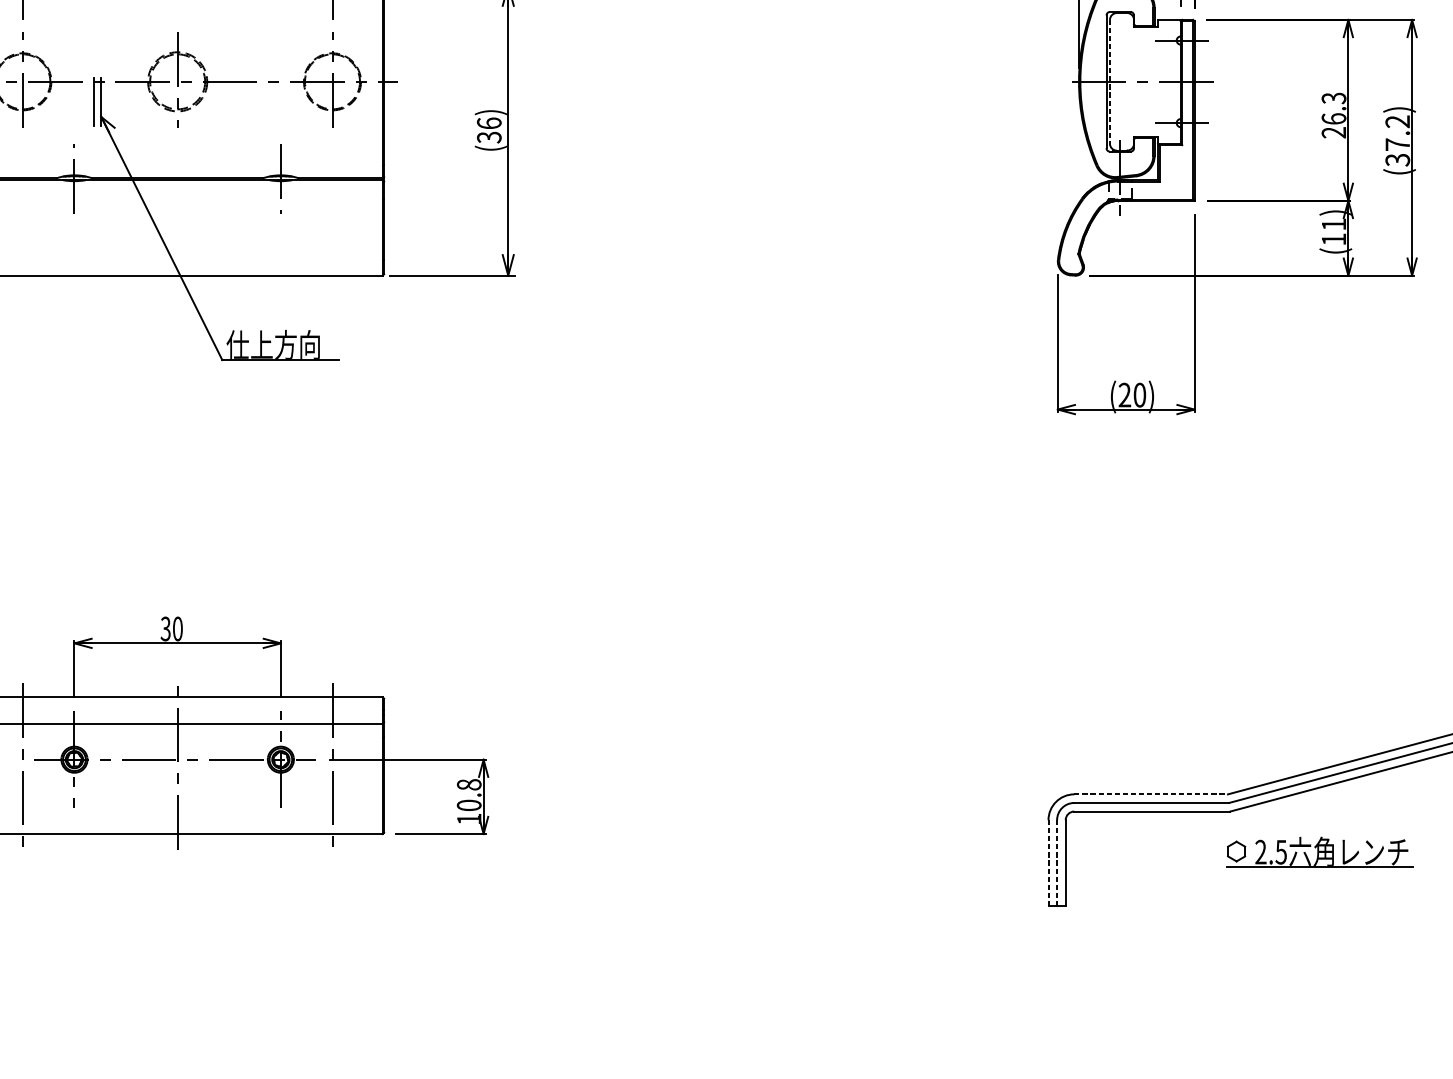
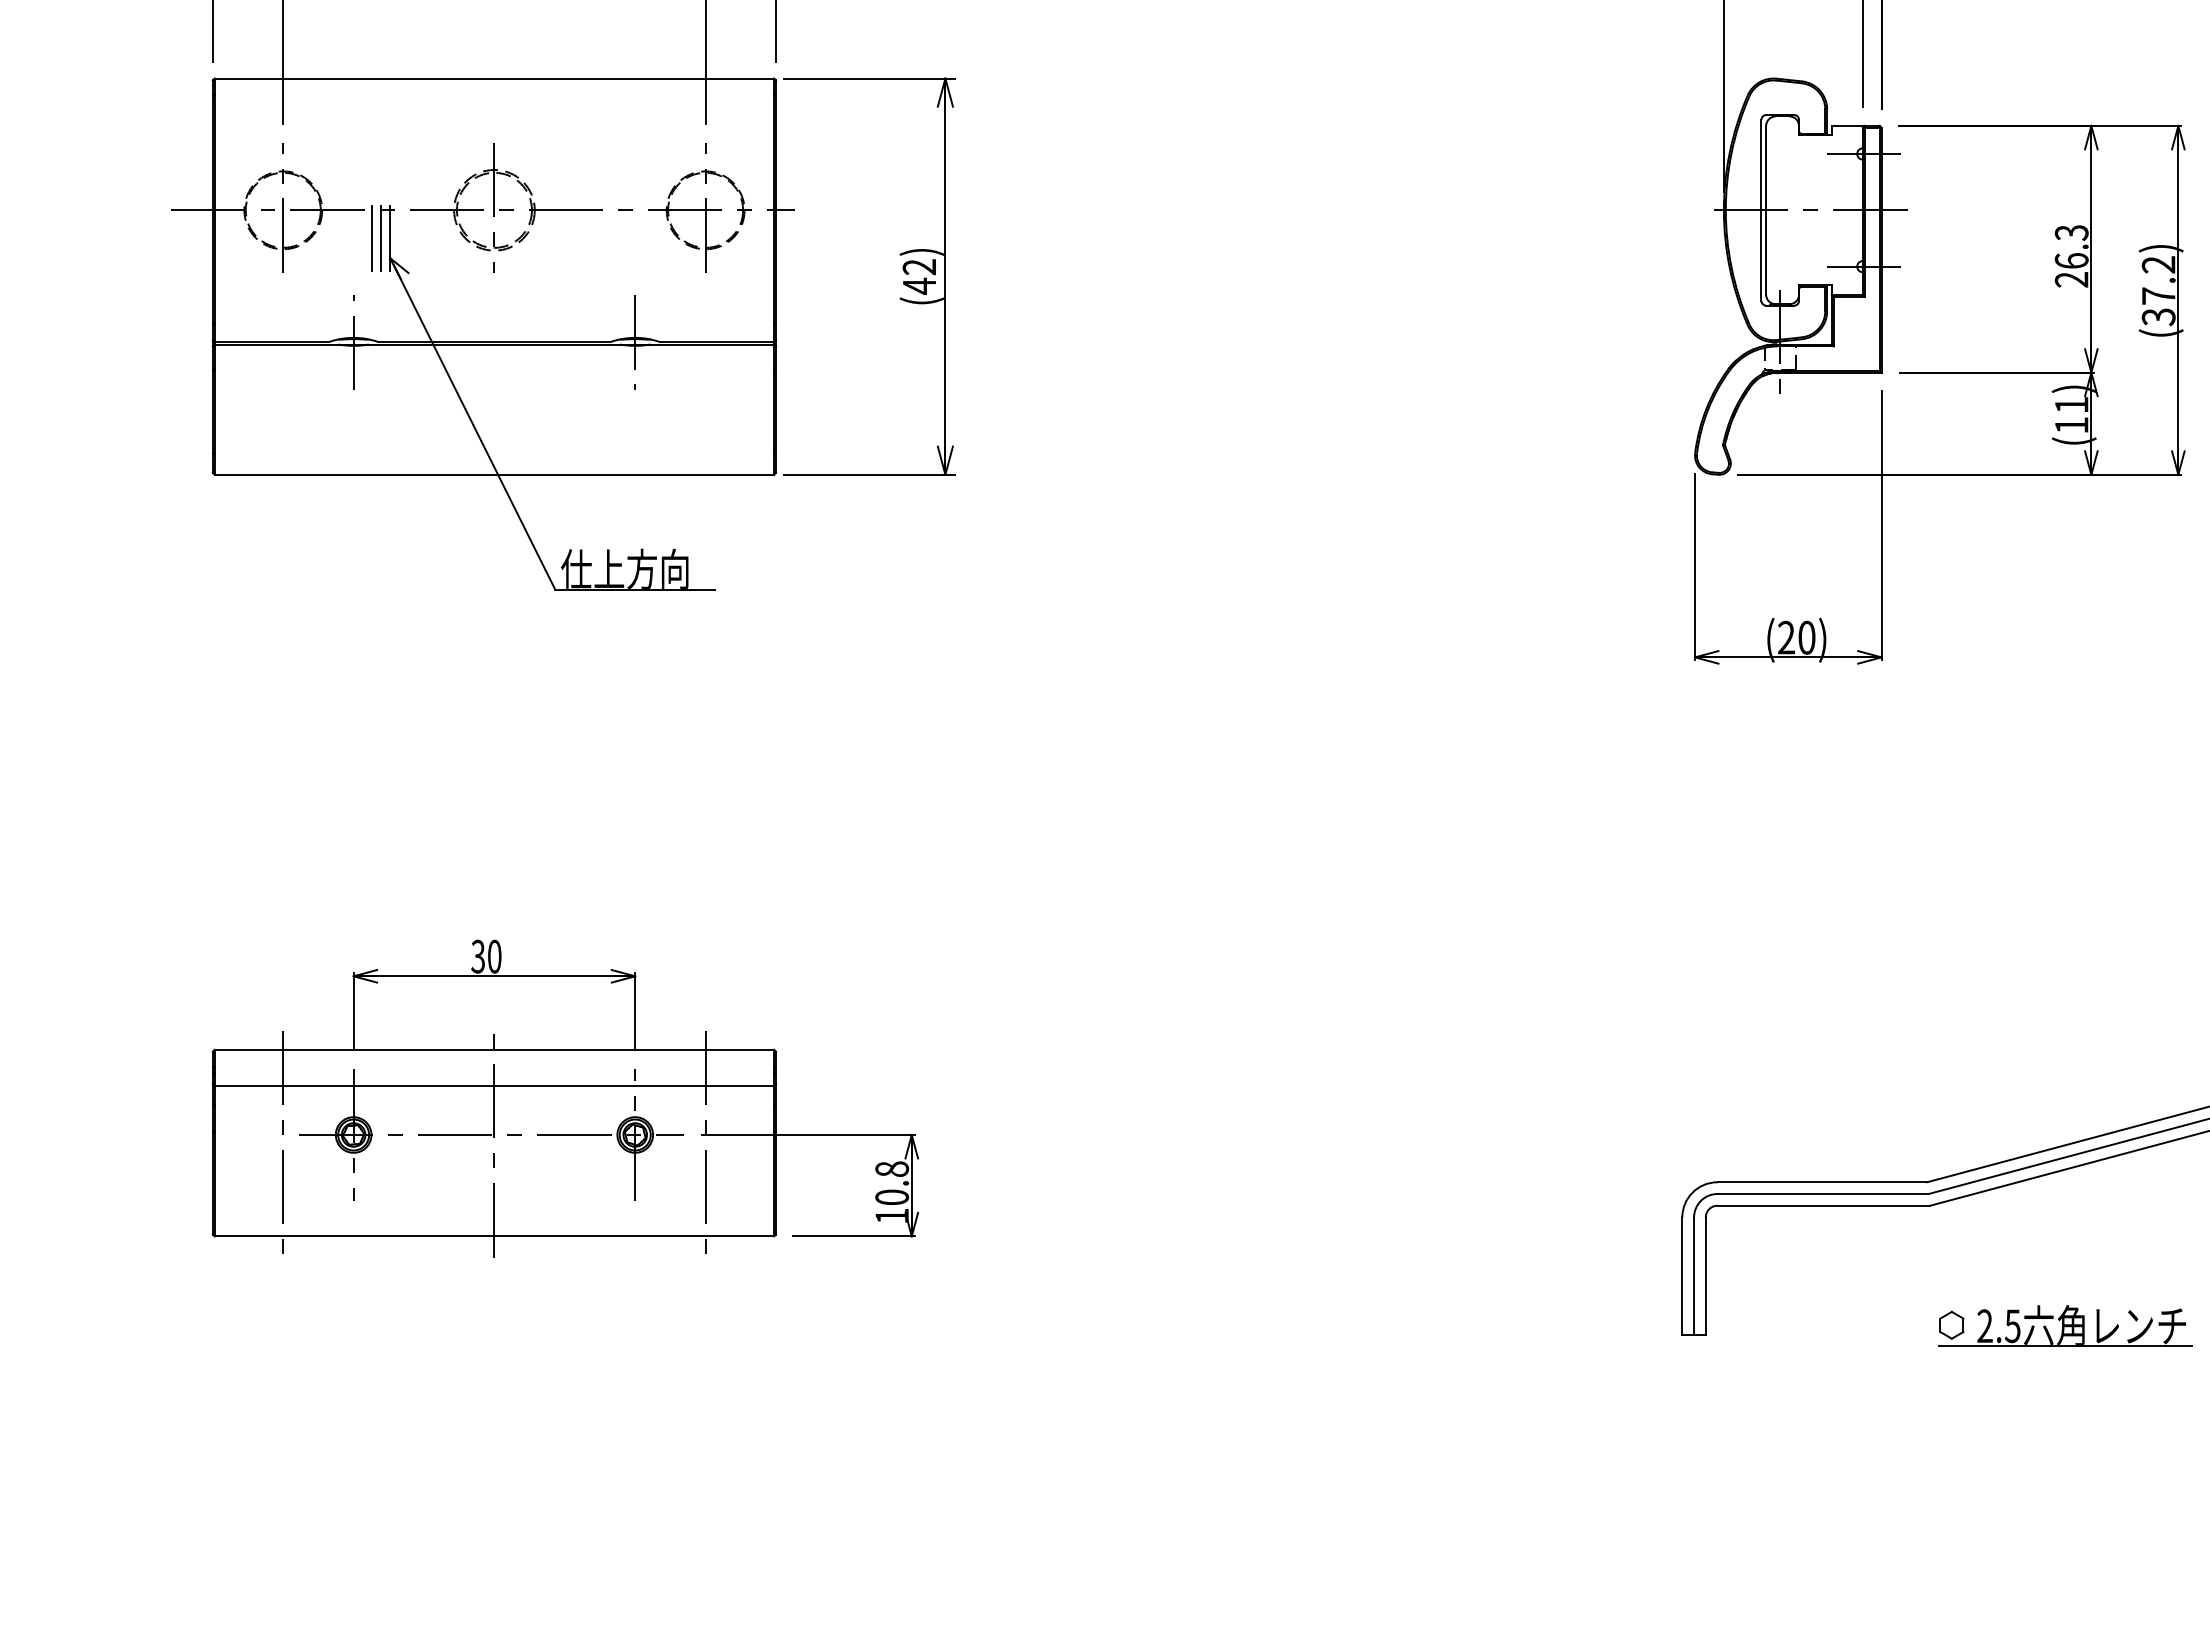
line: (1110, 81) -> (1766, 210), dashed -> solid
line: (87, 102) -> (371, 238), added
text: (489, 131) -> (919, 277), (36) -> (42)
line: (1151, 794) -> (1822, 1182), dashed -> solid
part: (1319, 851) -> (2065, 1325), moved
line: (1048, 863) -> (1682, 1276), dashed -> solid
line: (1057, 863) -> (1694, 1276), dashed -> solid

